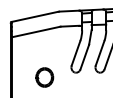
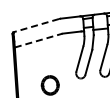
line: (34, 16) -> (35, 25), solid -> dashed
line: (36, 31) -> (38, 40), solid -> dashed

